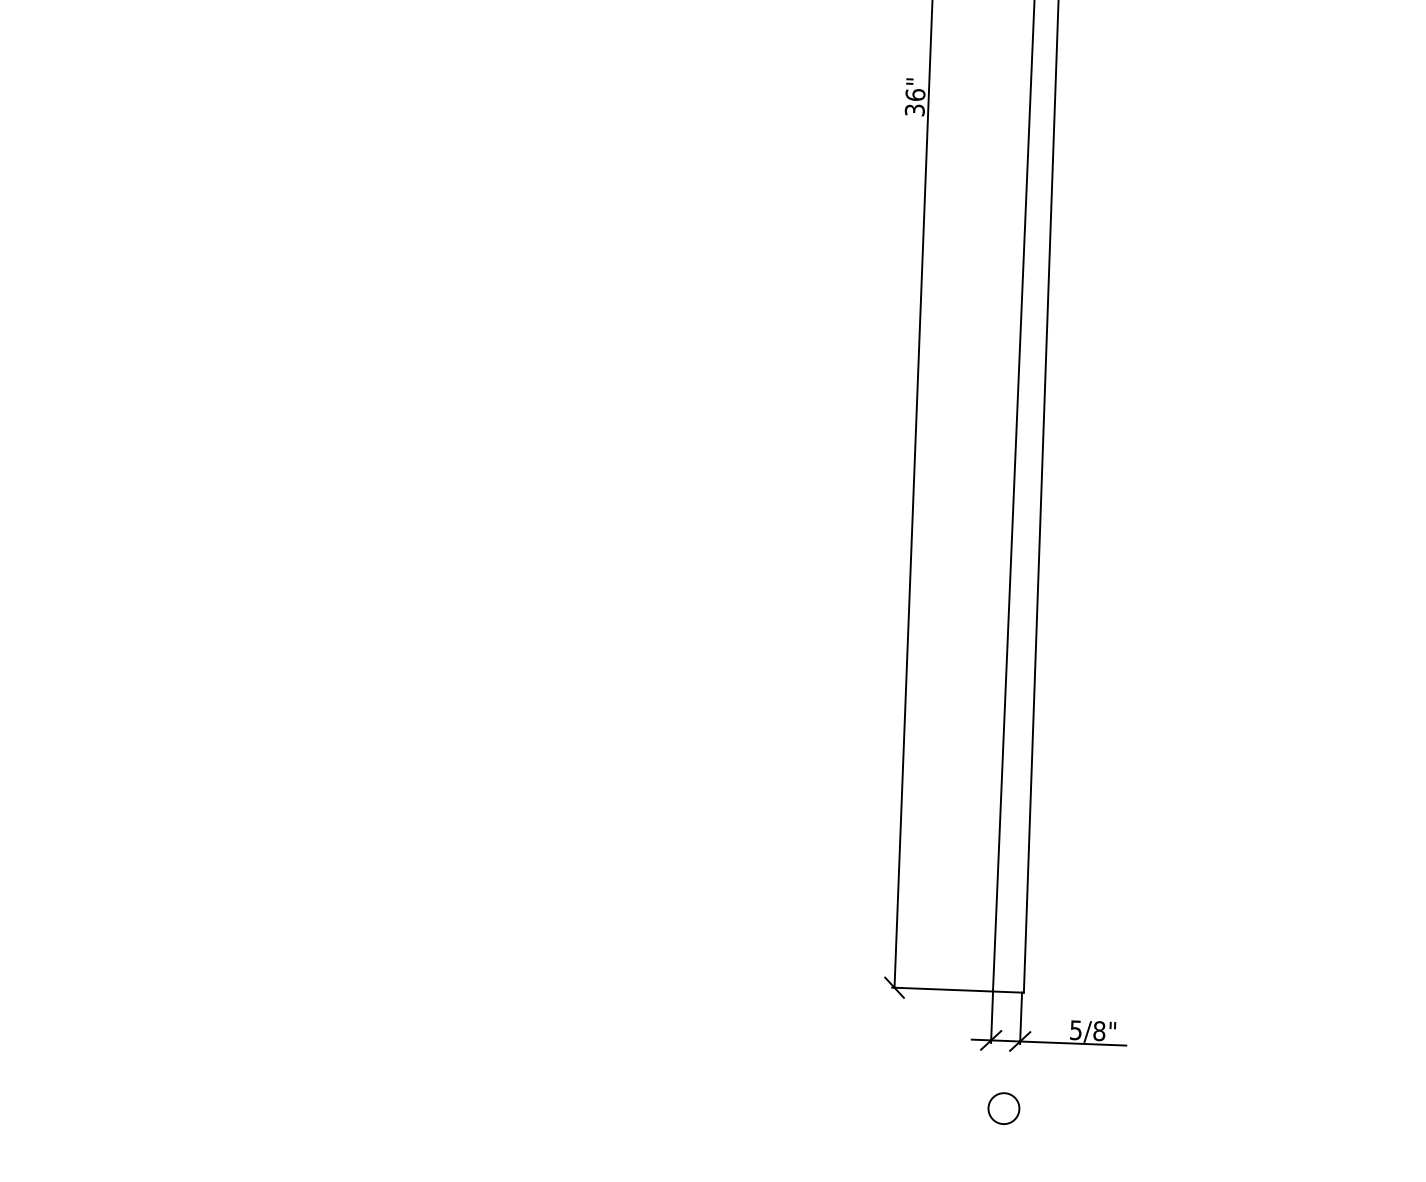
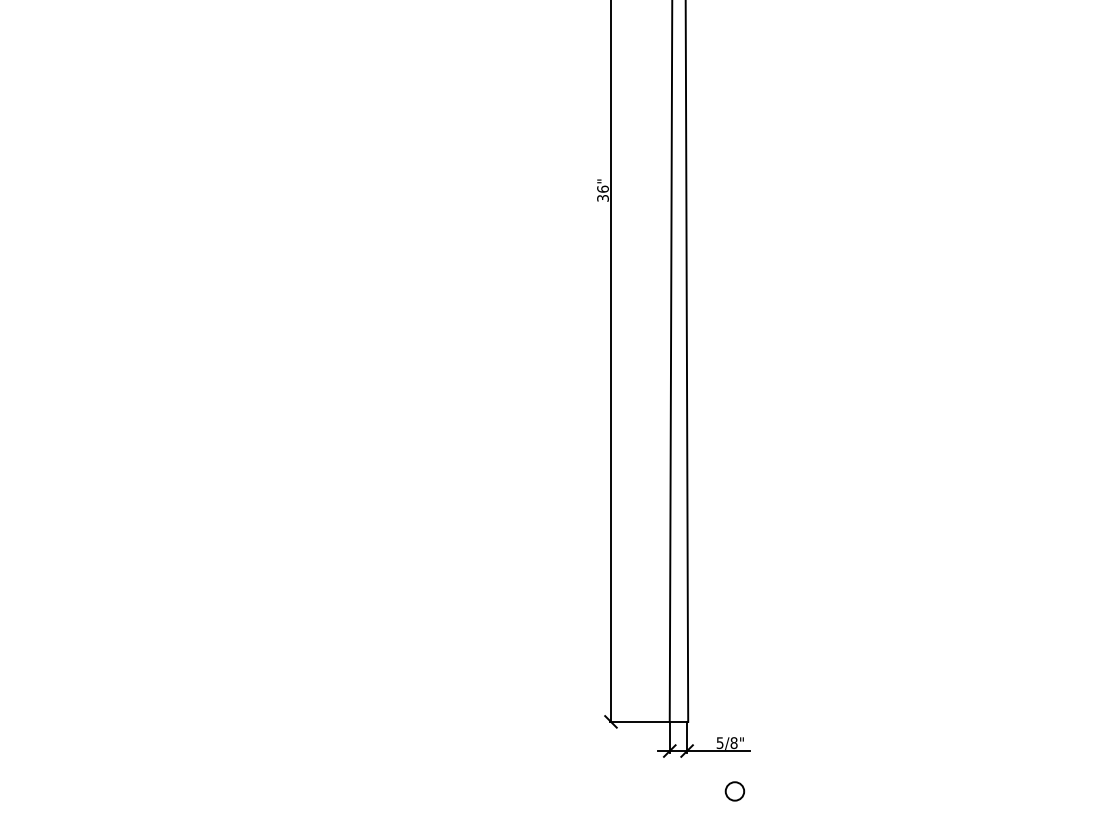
circle: (1003, 1108) -> (734, 791), moved

